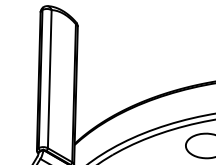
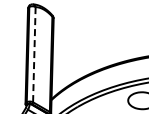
line: (49, 78) -> (34, 54), solid -> dashed

